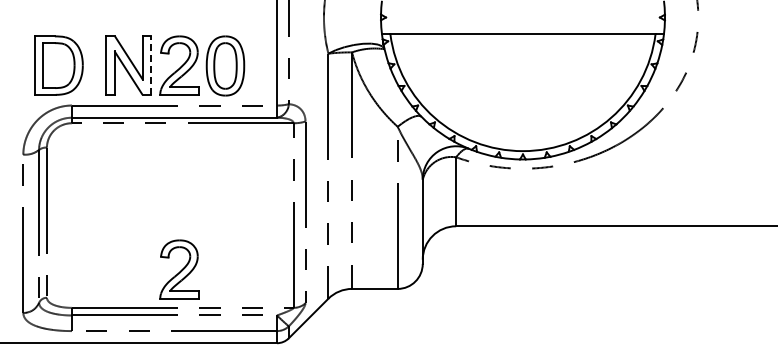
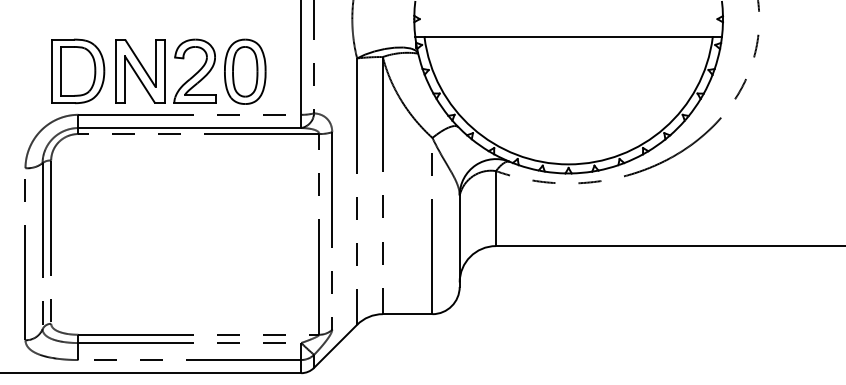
part: (58, 65) -> (77, 71), moved
line: (151, 65) -> (164, 71), dashed -> solid
part: (179, 269) -> (195, 293), removed

